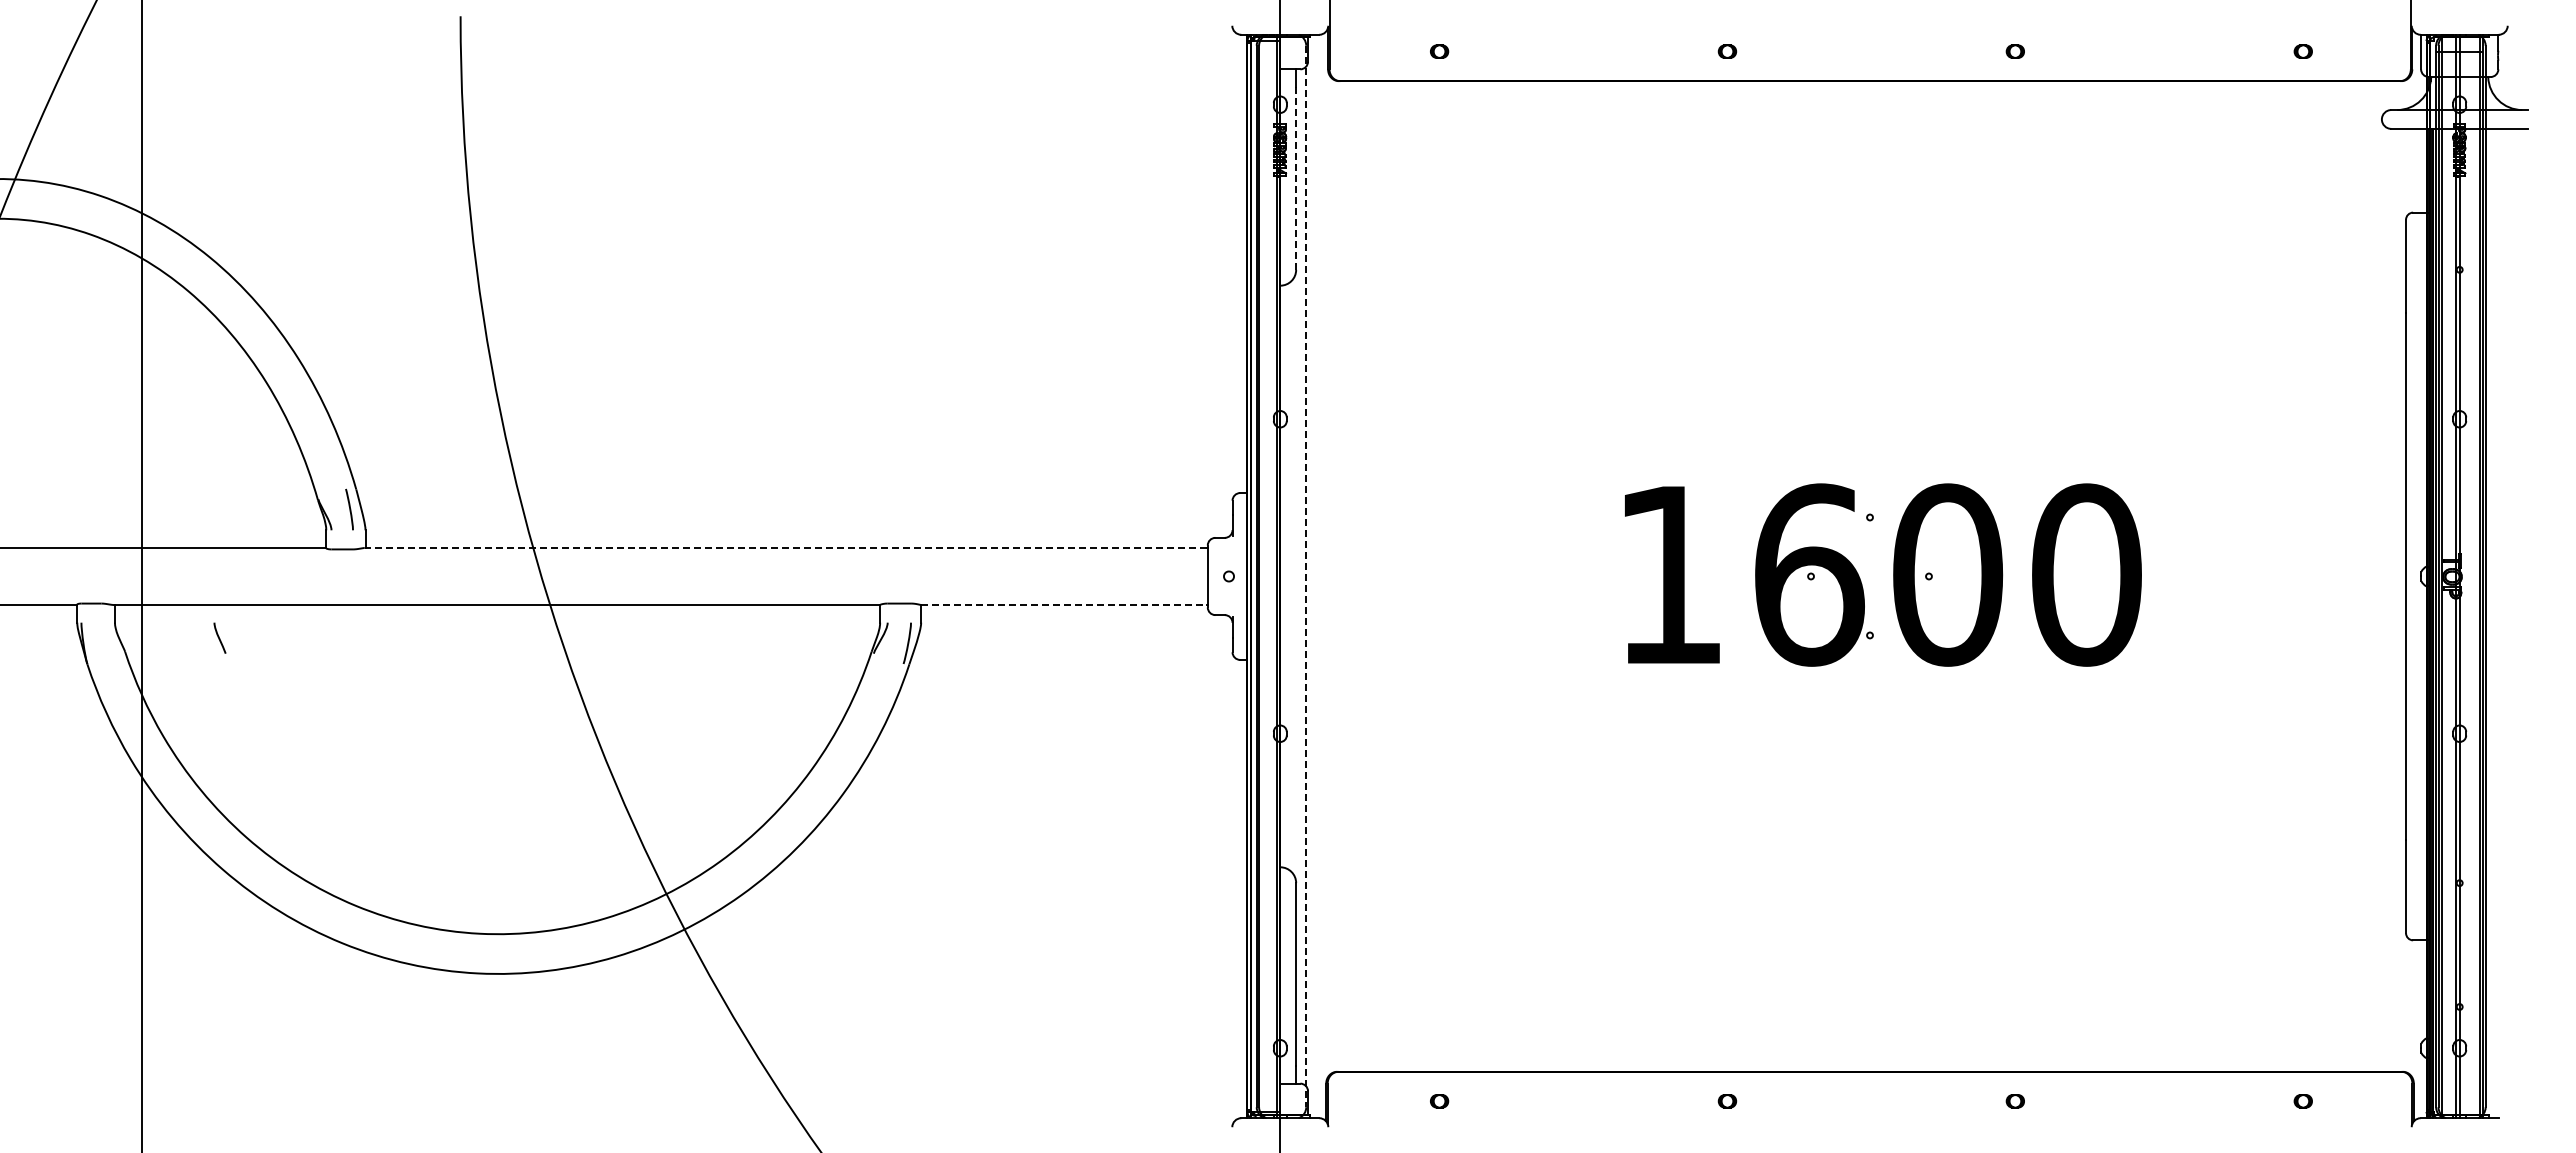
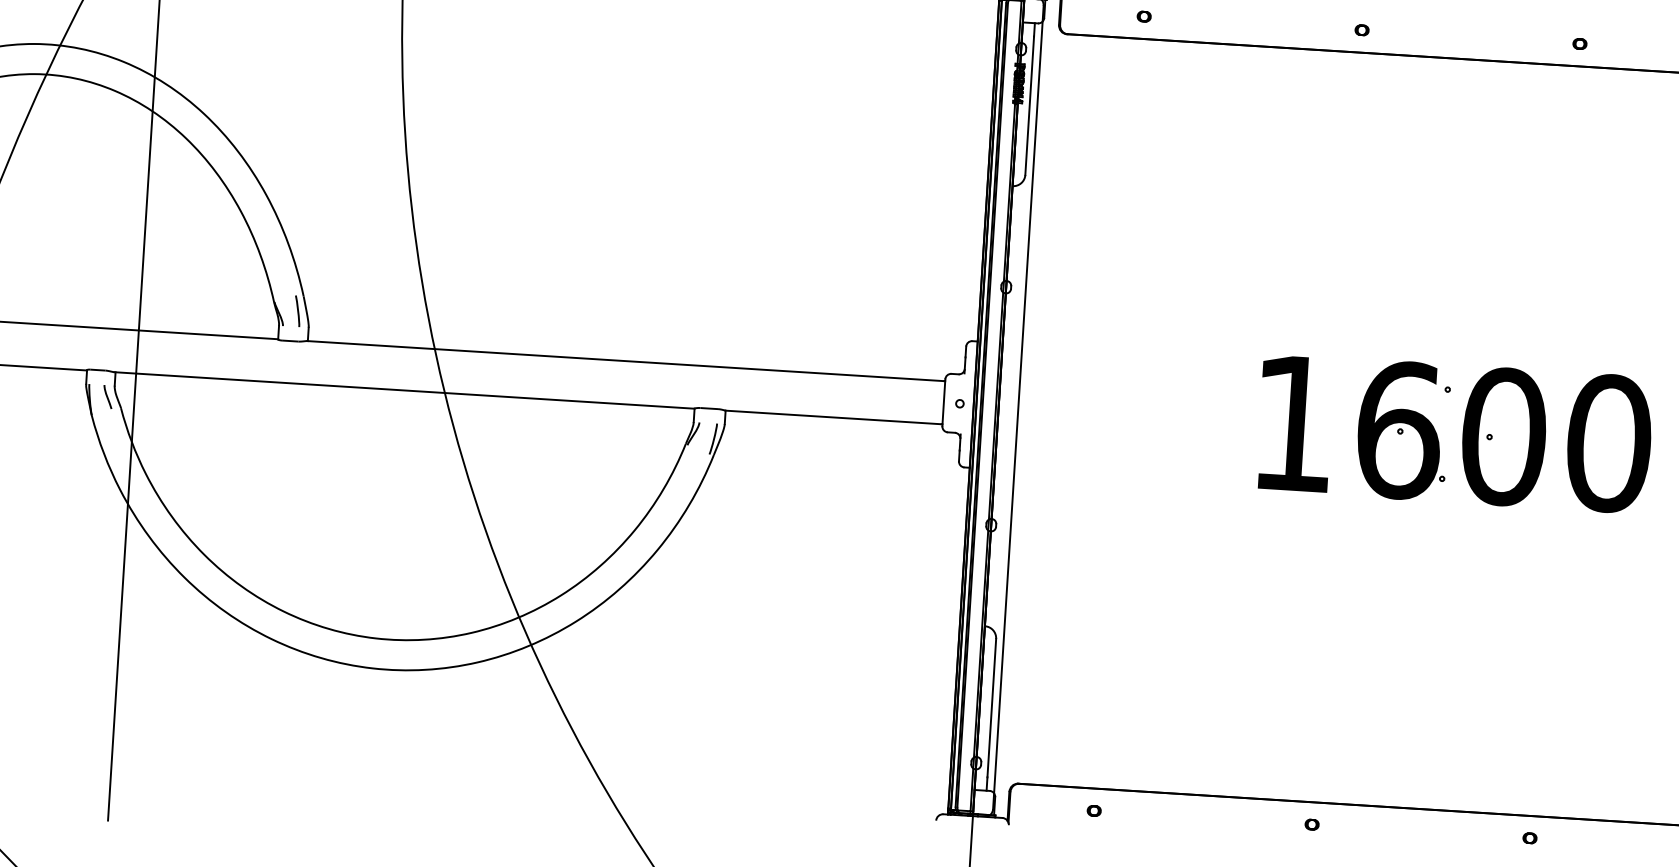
line: (1296, 177) -> (1029, 105), dashed -> solid
line: (785, 548) -> (625, 361), dashed -> solid
line: (1306, 576) -> (1018, 407), dashed -> solid
line: (1063, 604) -> (833, 417), dashed -> solid
curve: (219, 637) -> (107, 396), moved

